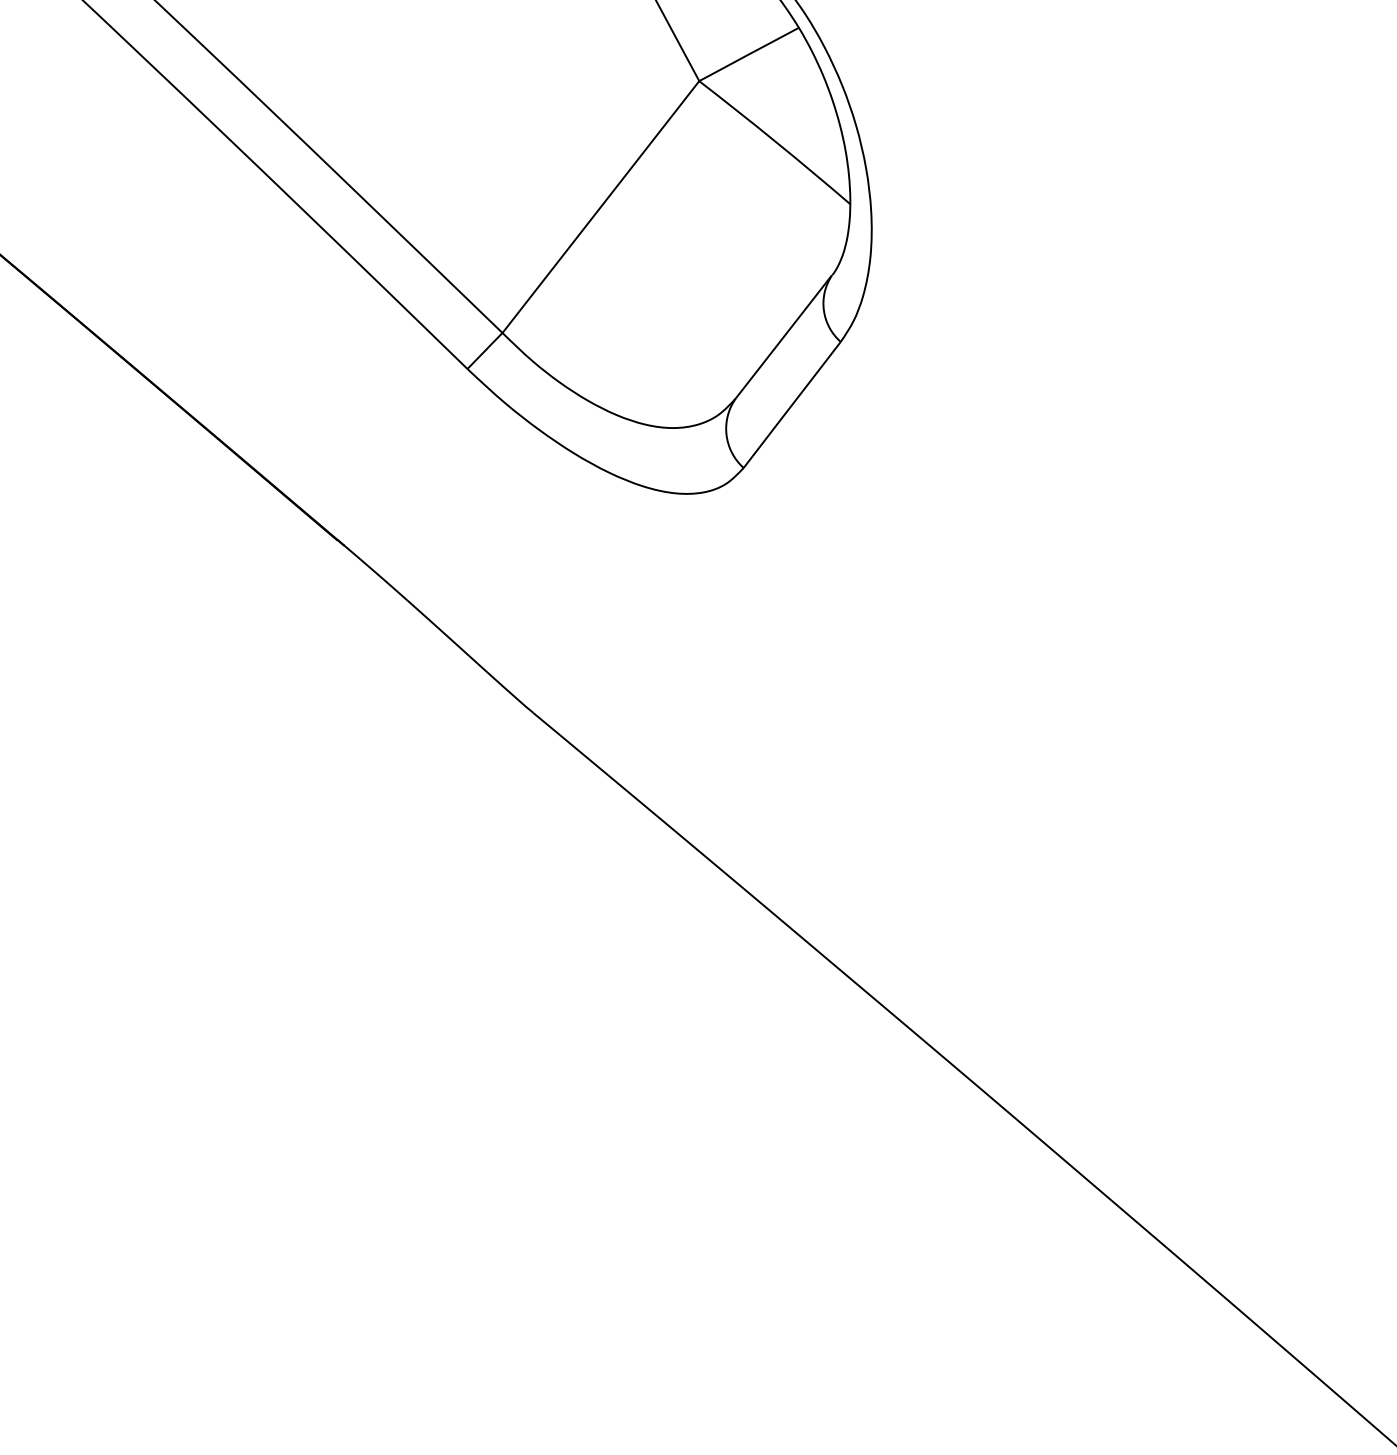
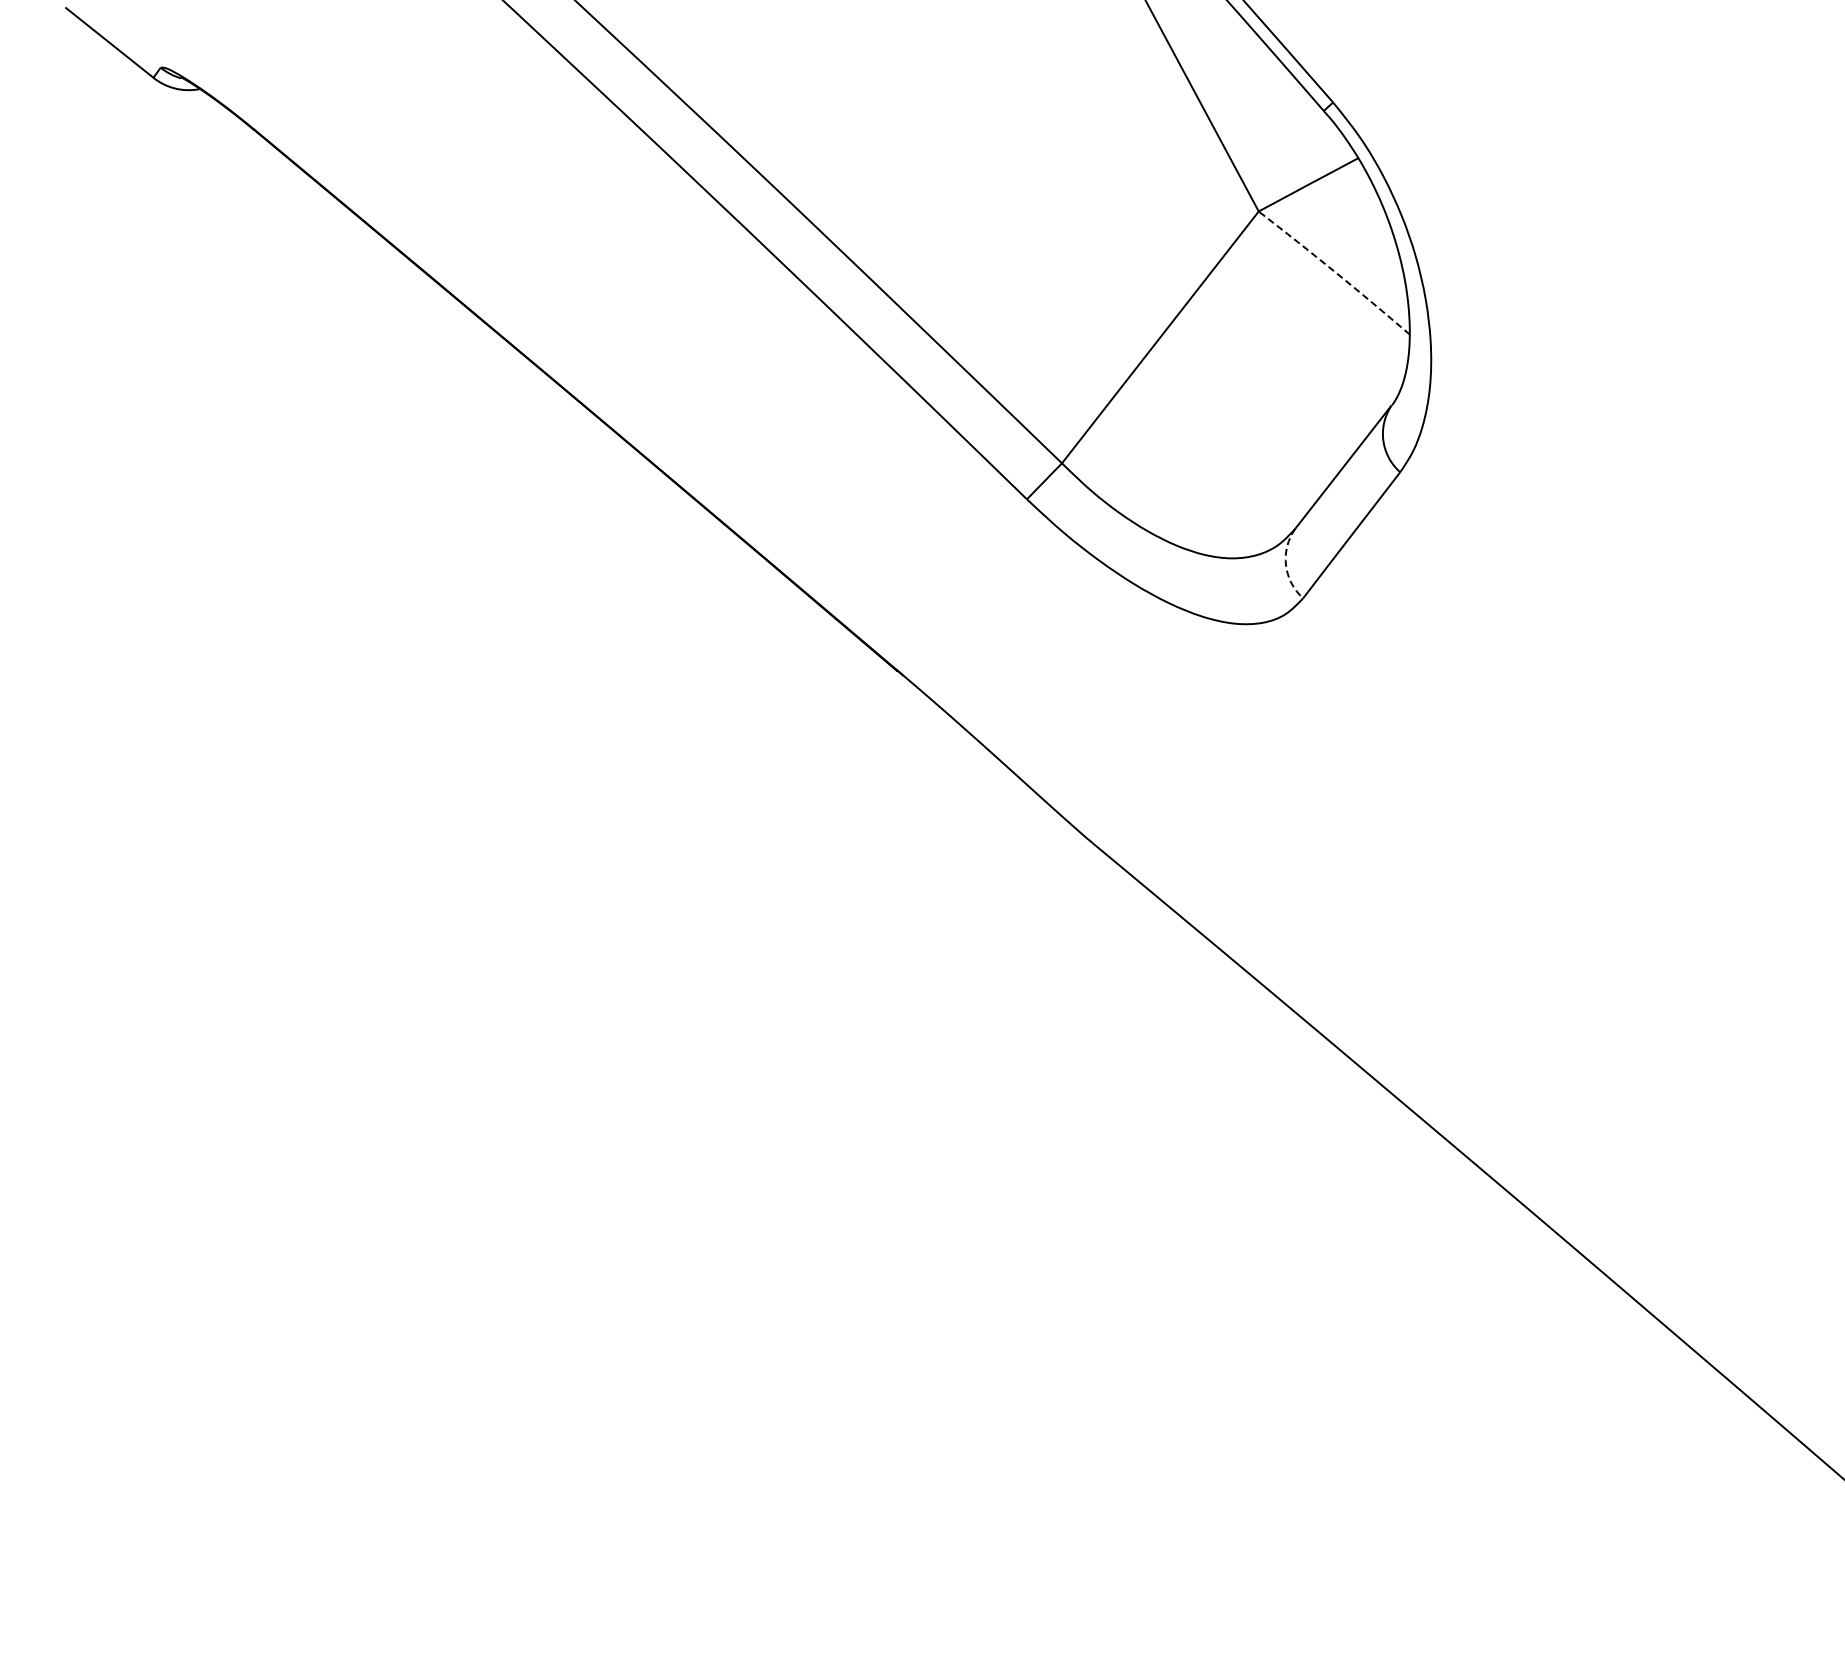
arc: (776, 142) -> (1335, 272), solid -> dashed
arc: (726, 435) -> (1285, 565), solid -> dashed

